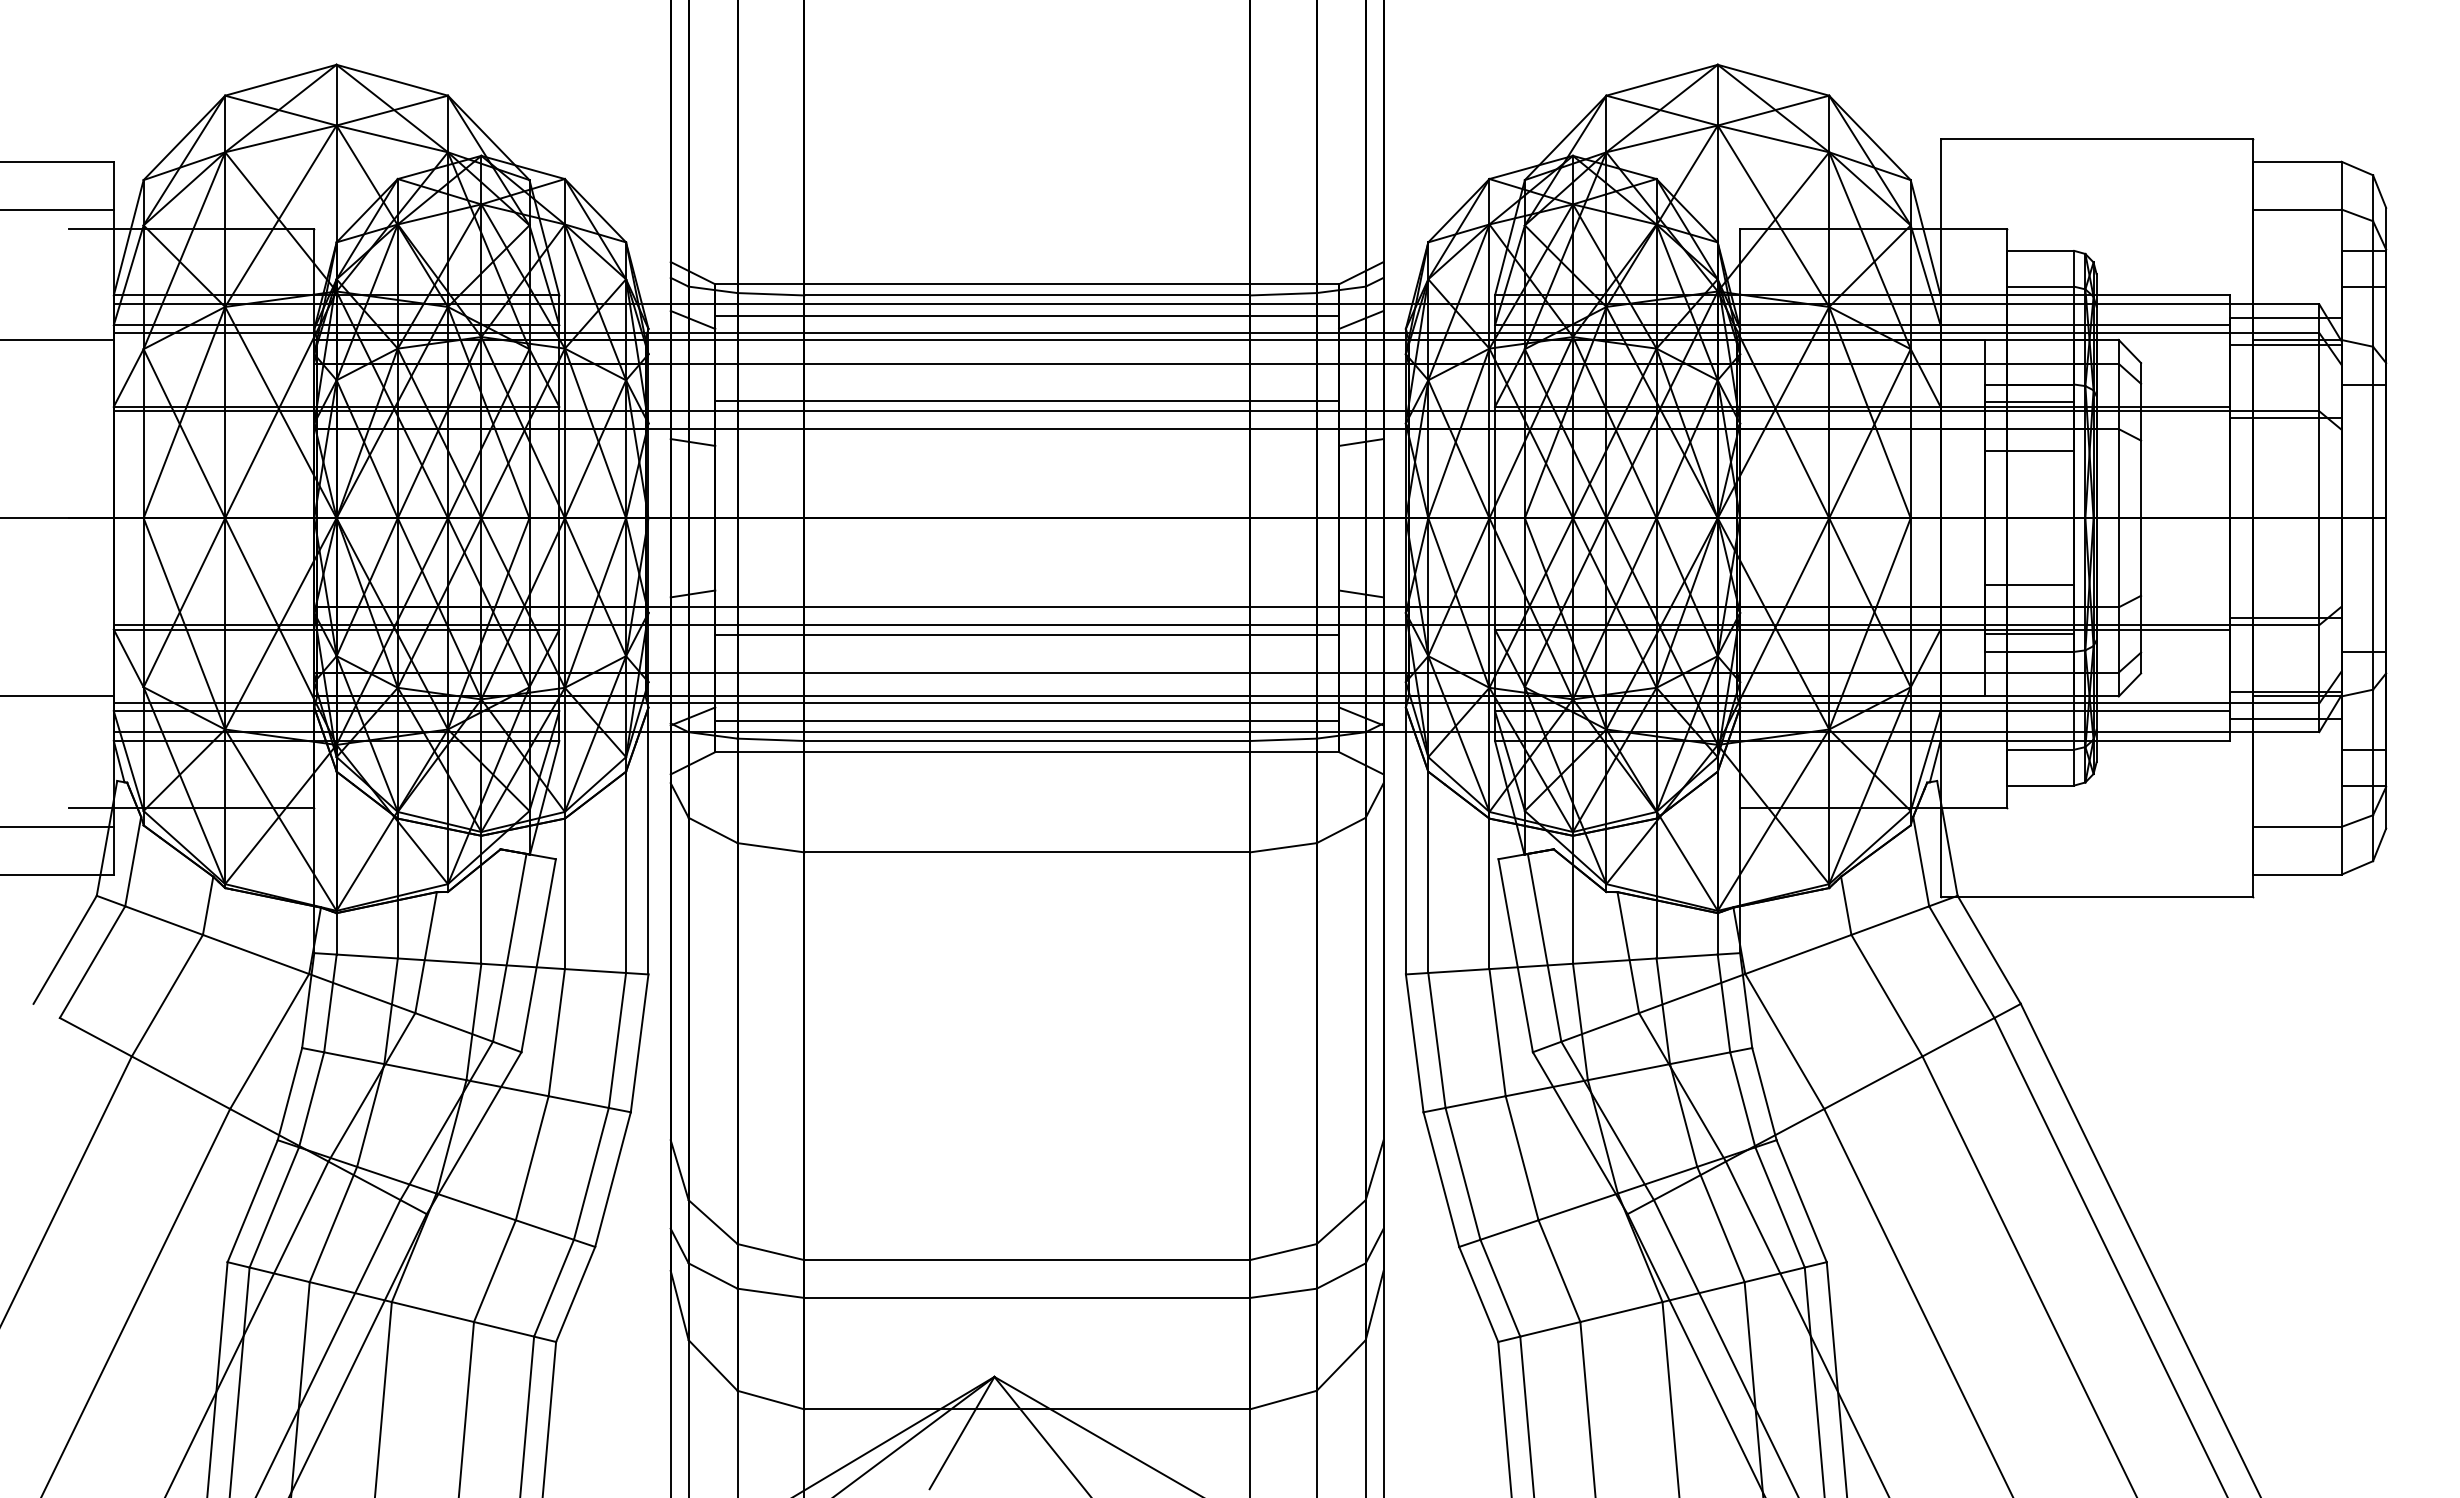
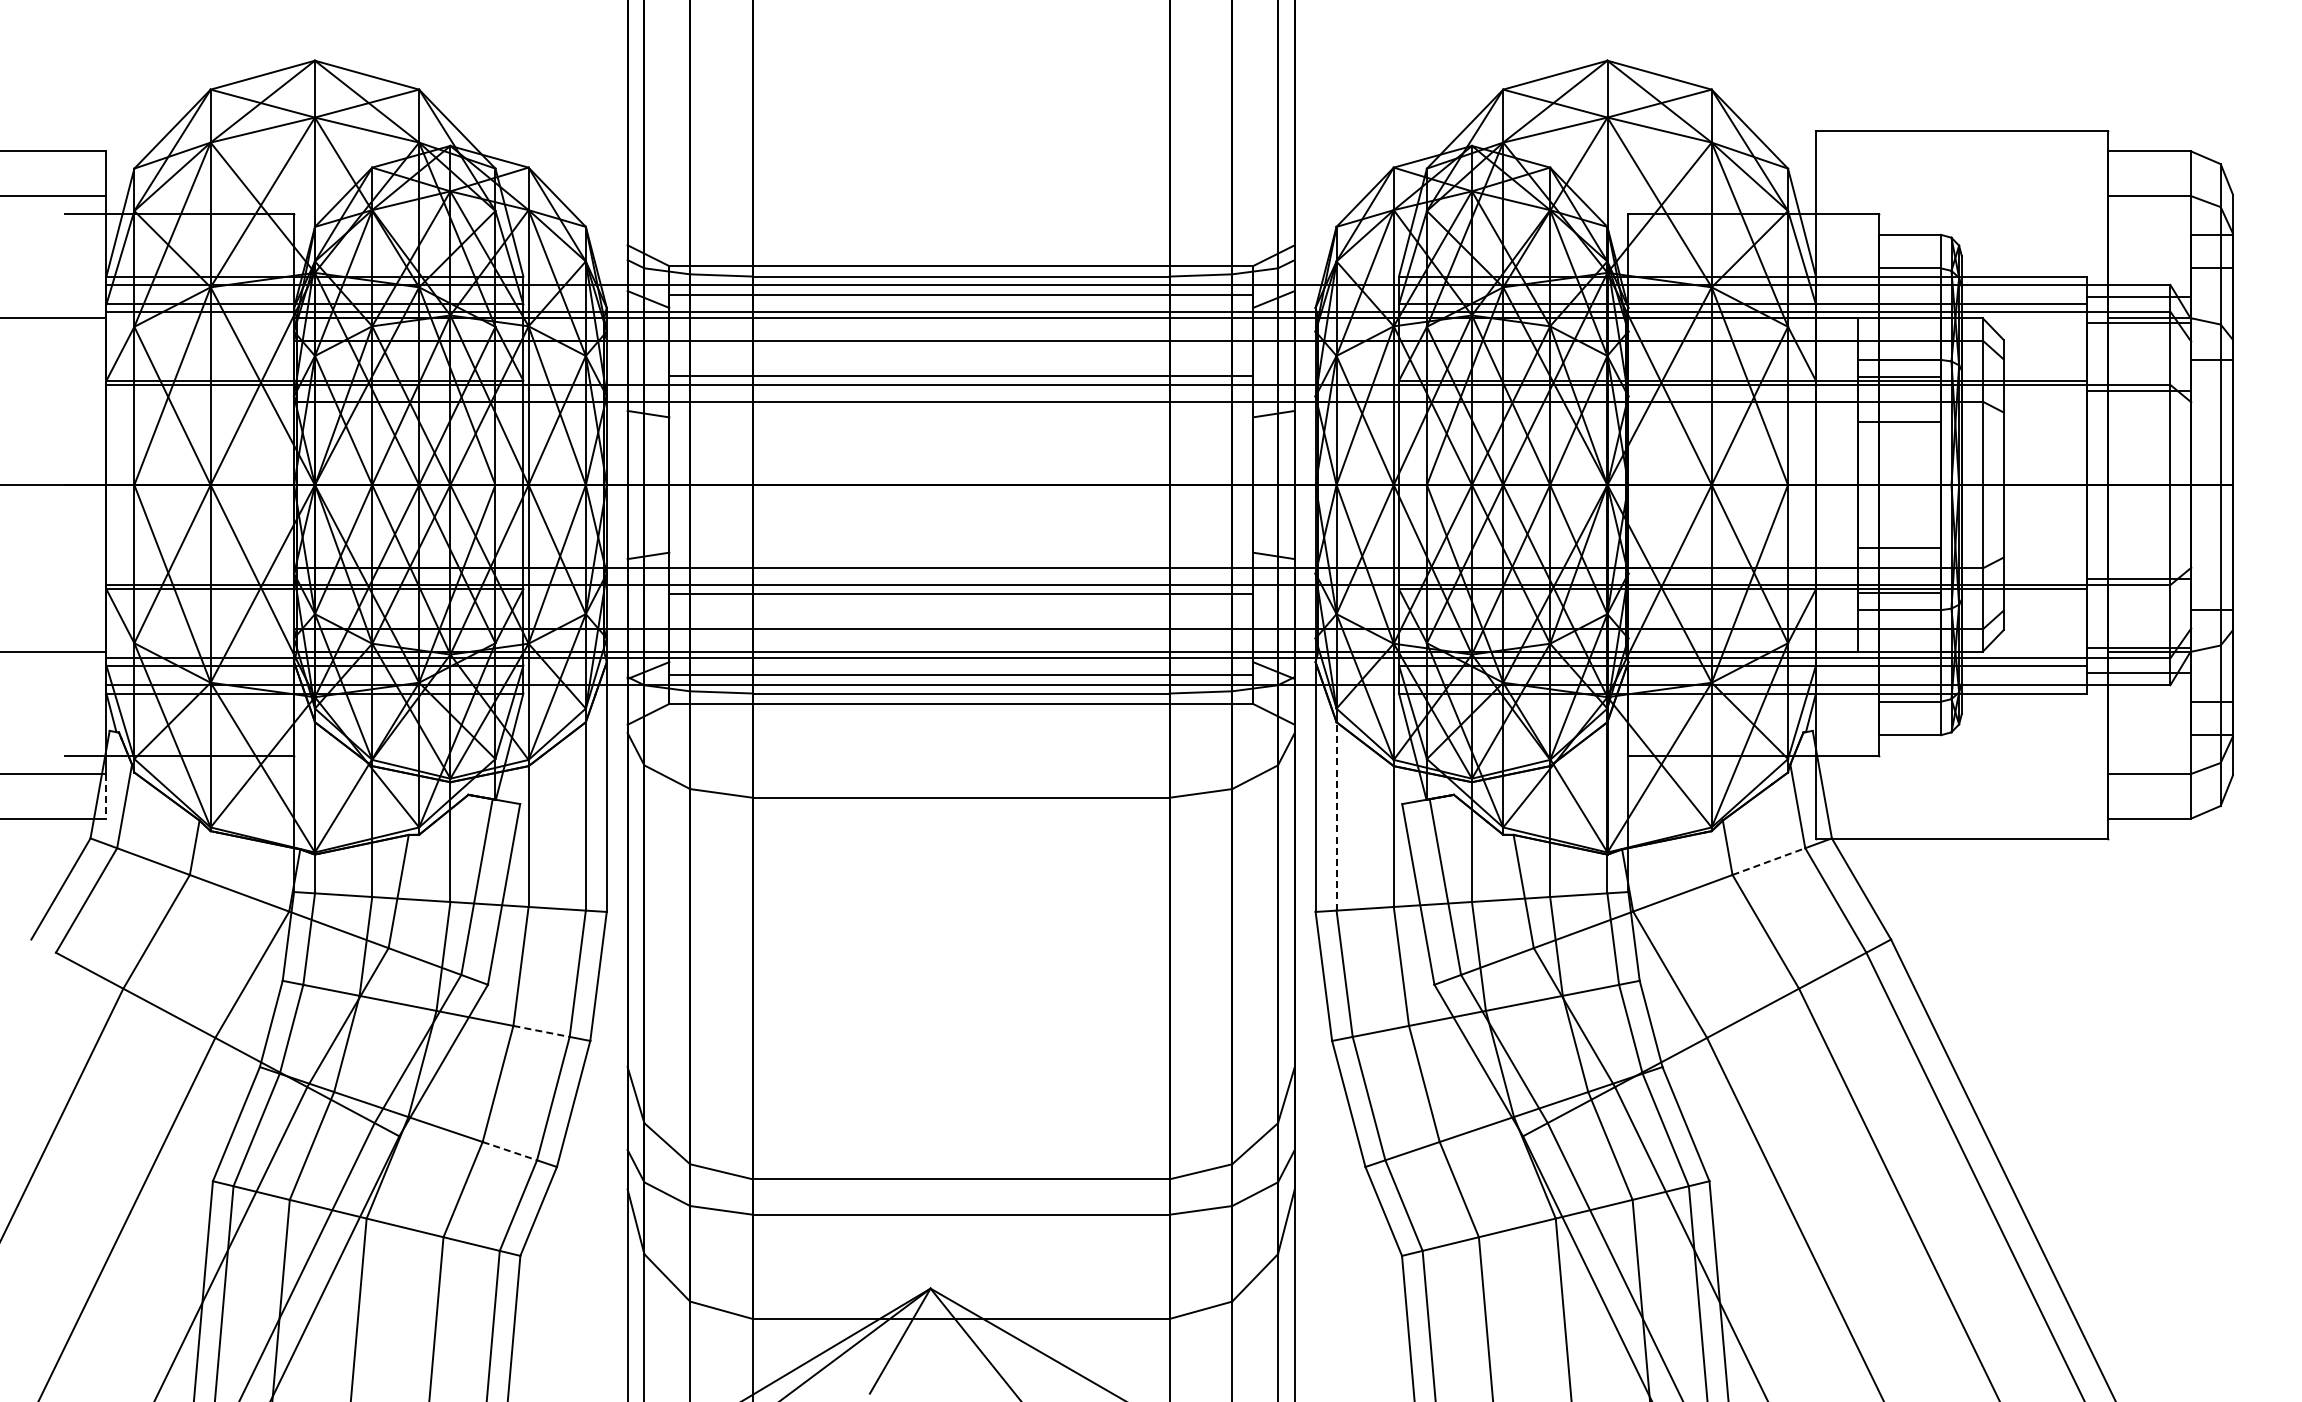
line: (113, 851) -> (106, 796), solid -> dashed
line: (1428, 871) -> (1336, 815), solid -> dashed
line: (1889, 920) -> (1768, 861), solid -> dashed
line: (578, 1102) -> (541, 1031), solid -> dashed
line: (544, 1230) -> (509, 1151), solid -> dashed

